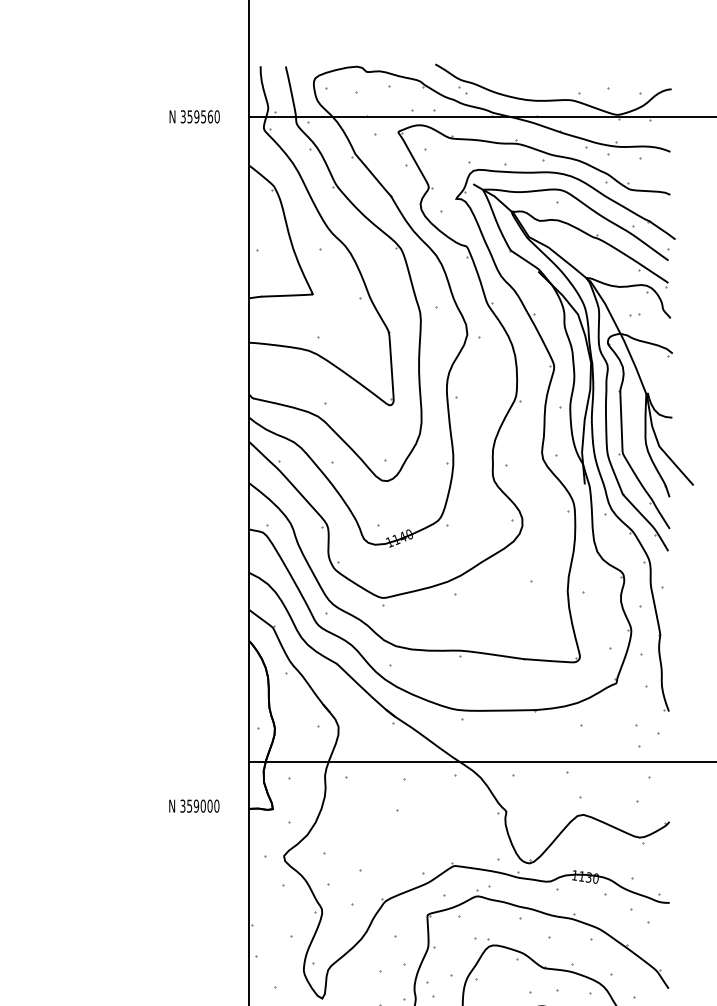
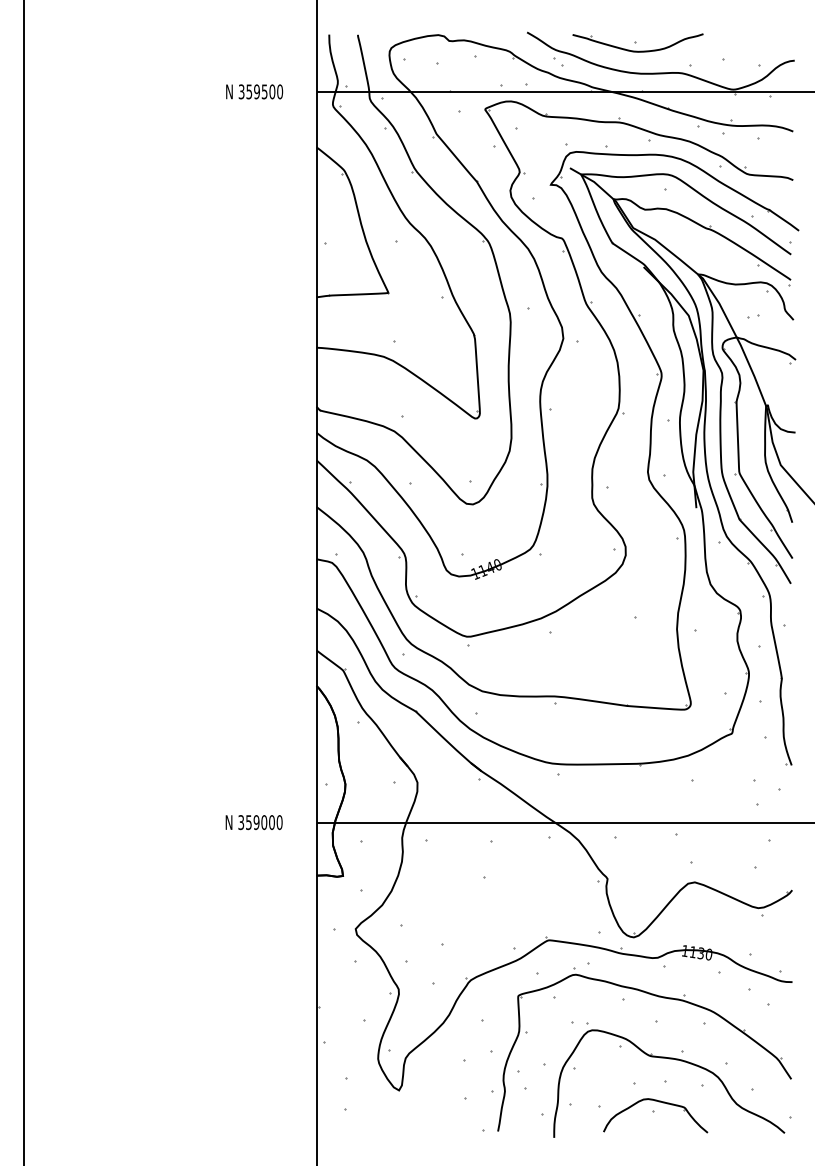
part: (532, 73) -> (637, 42), added
text: (210, 116) -> (272, 91), 359560 -> 359500
text: (193, 806) -> (253, 822), moved

